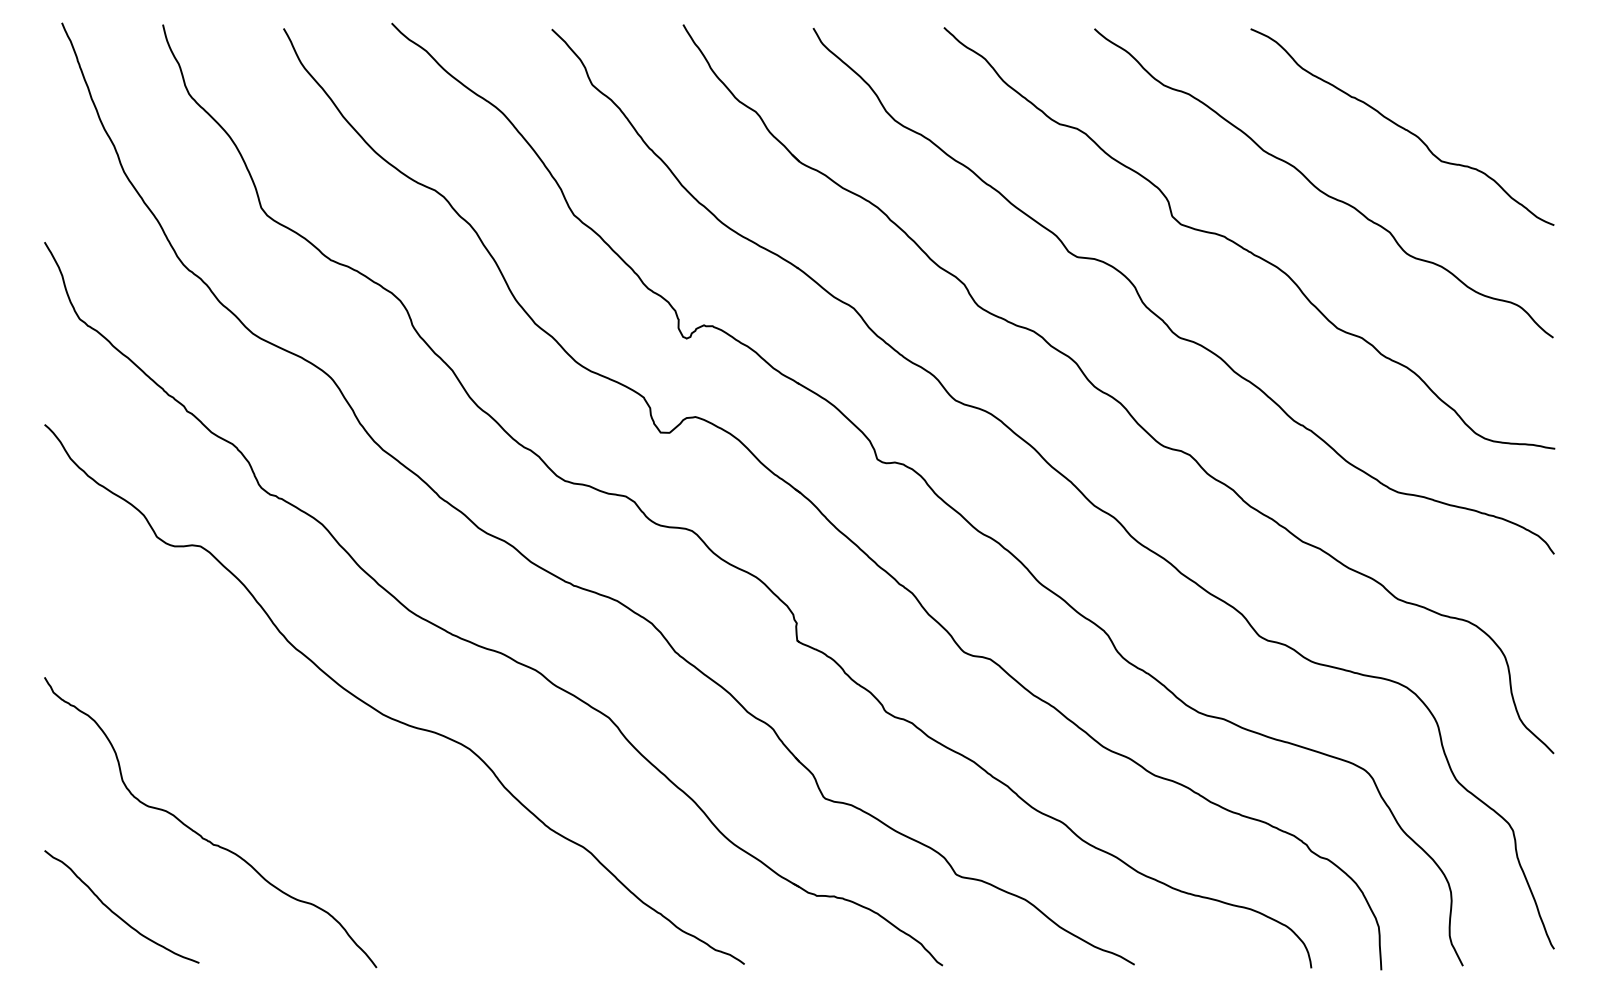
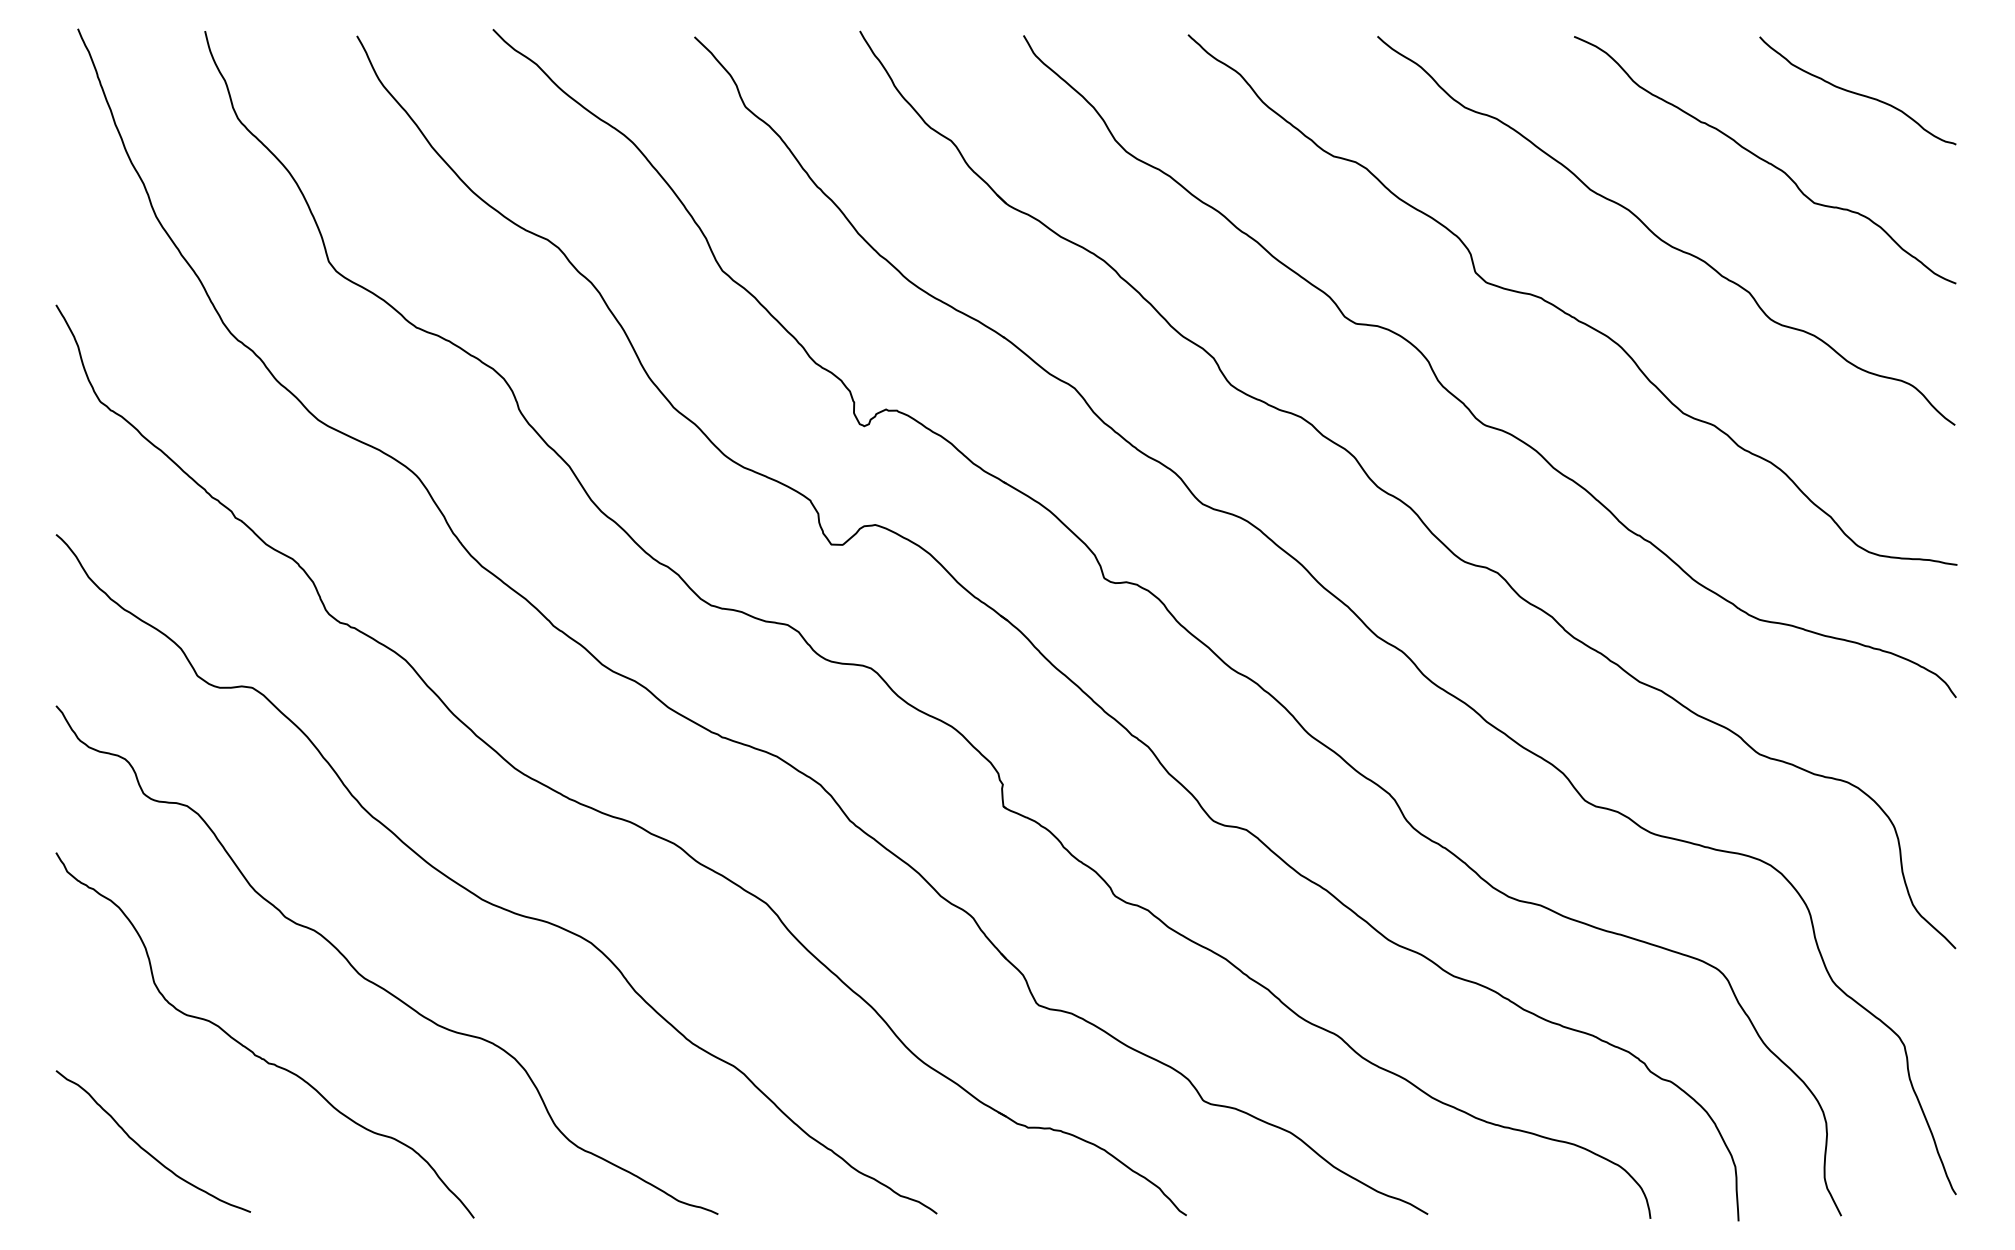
curve: (1475, 73) -> (1856, 92), added
curve: (297, 780) -> (374, 982), added

